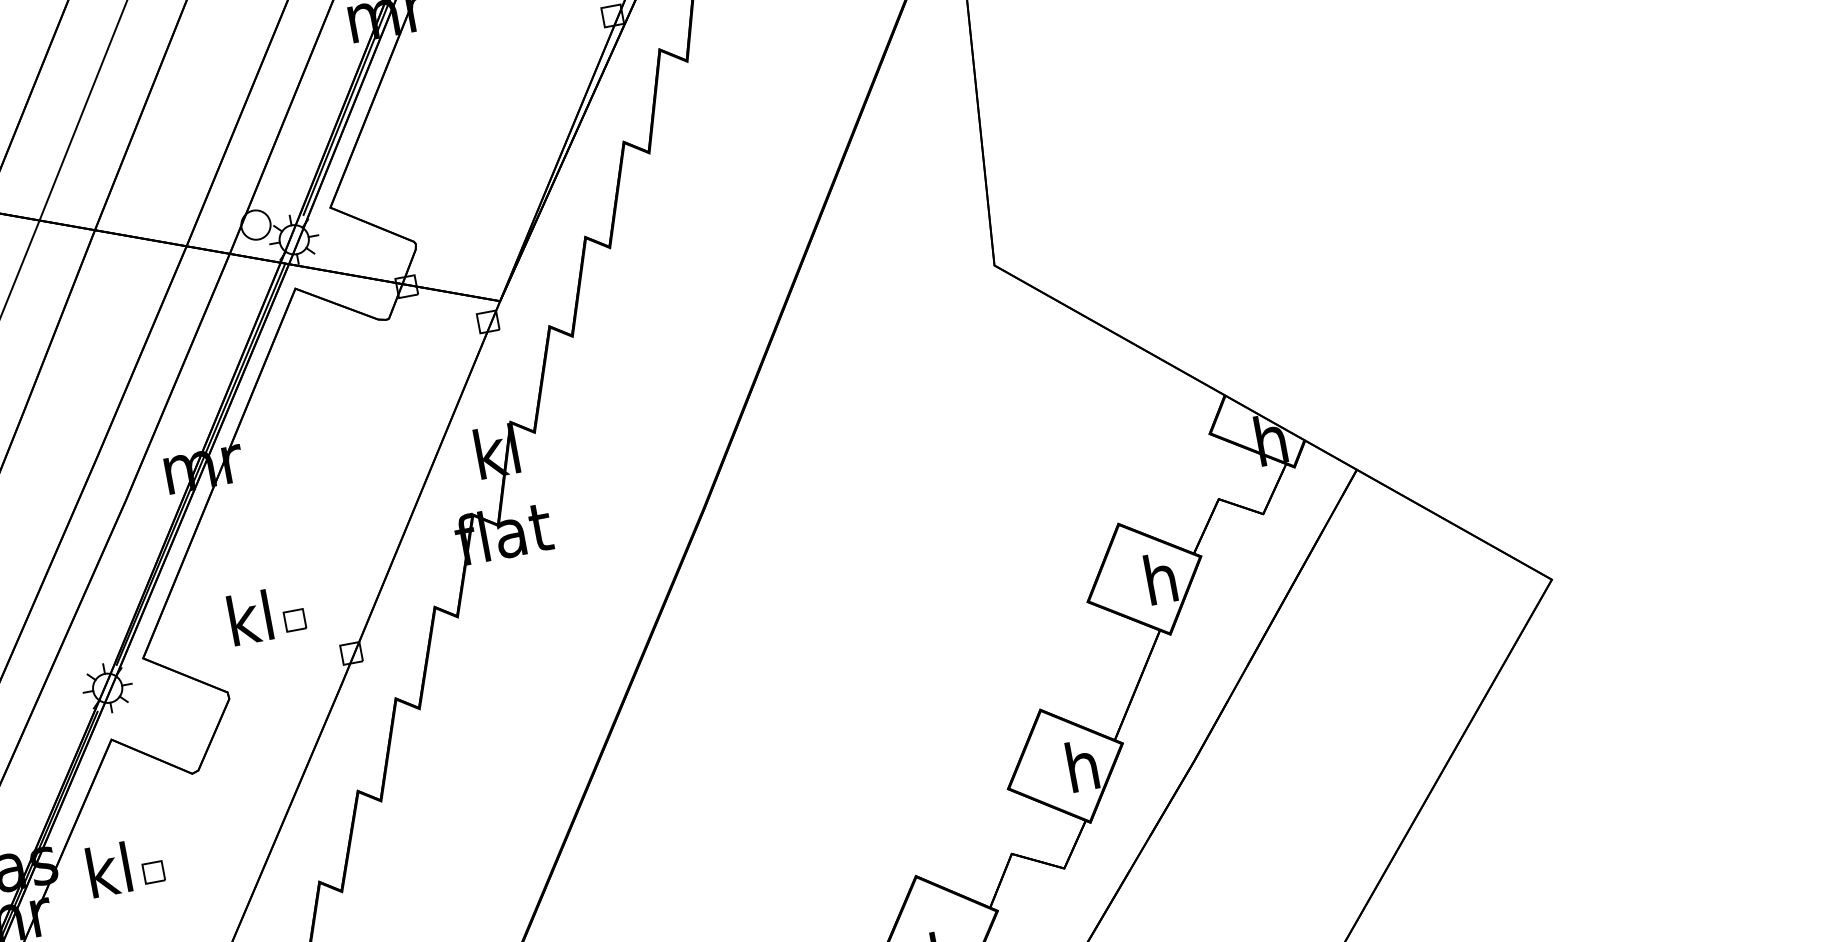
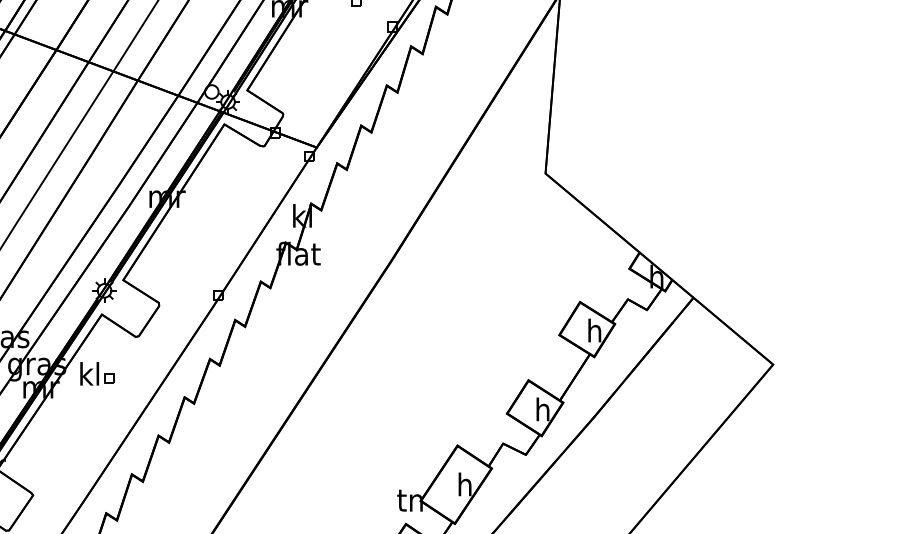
part: (266, 614) -> (183, 270), removed

